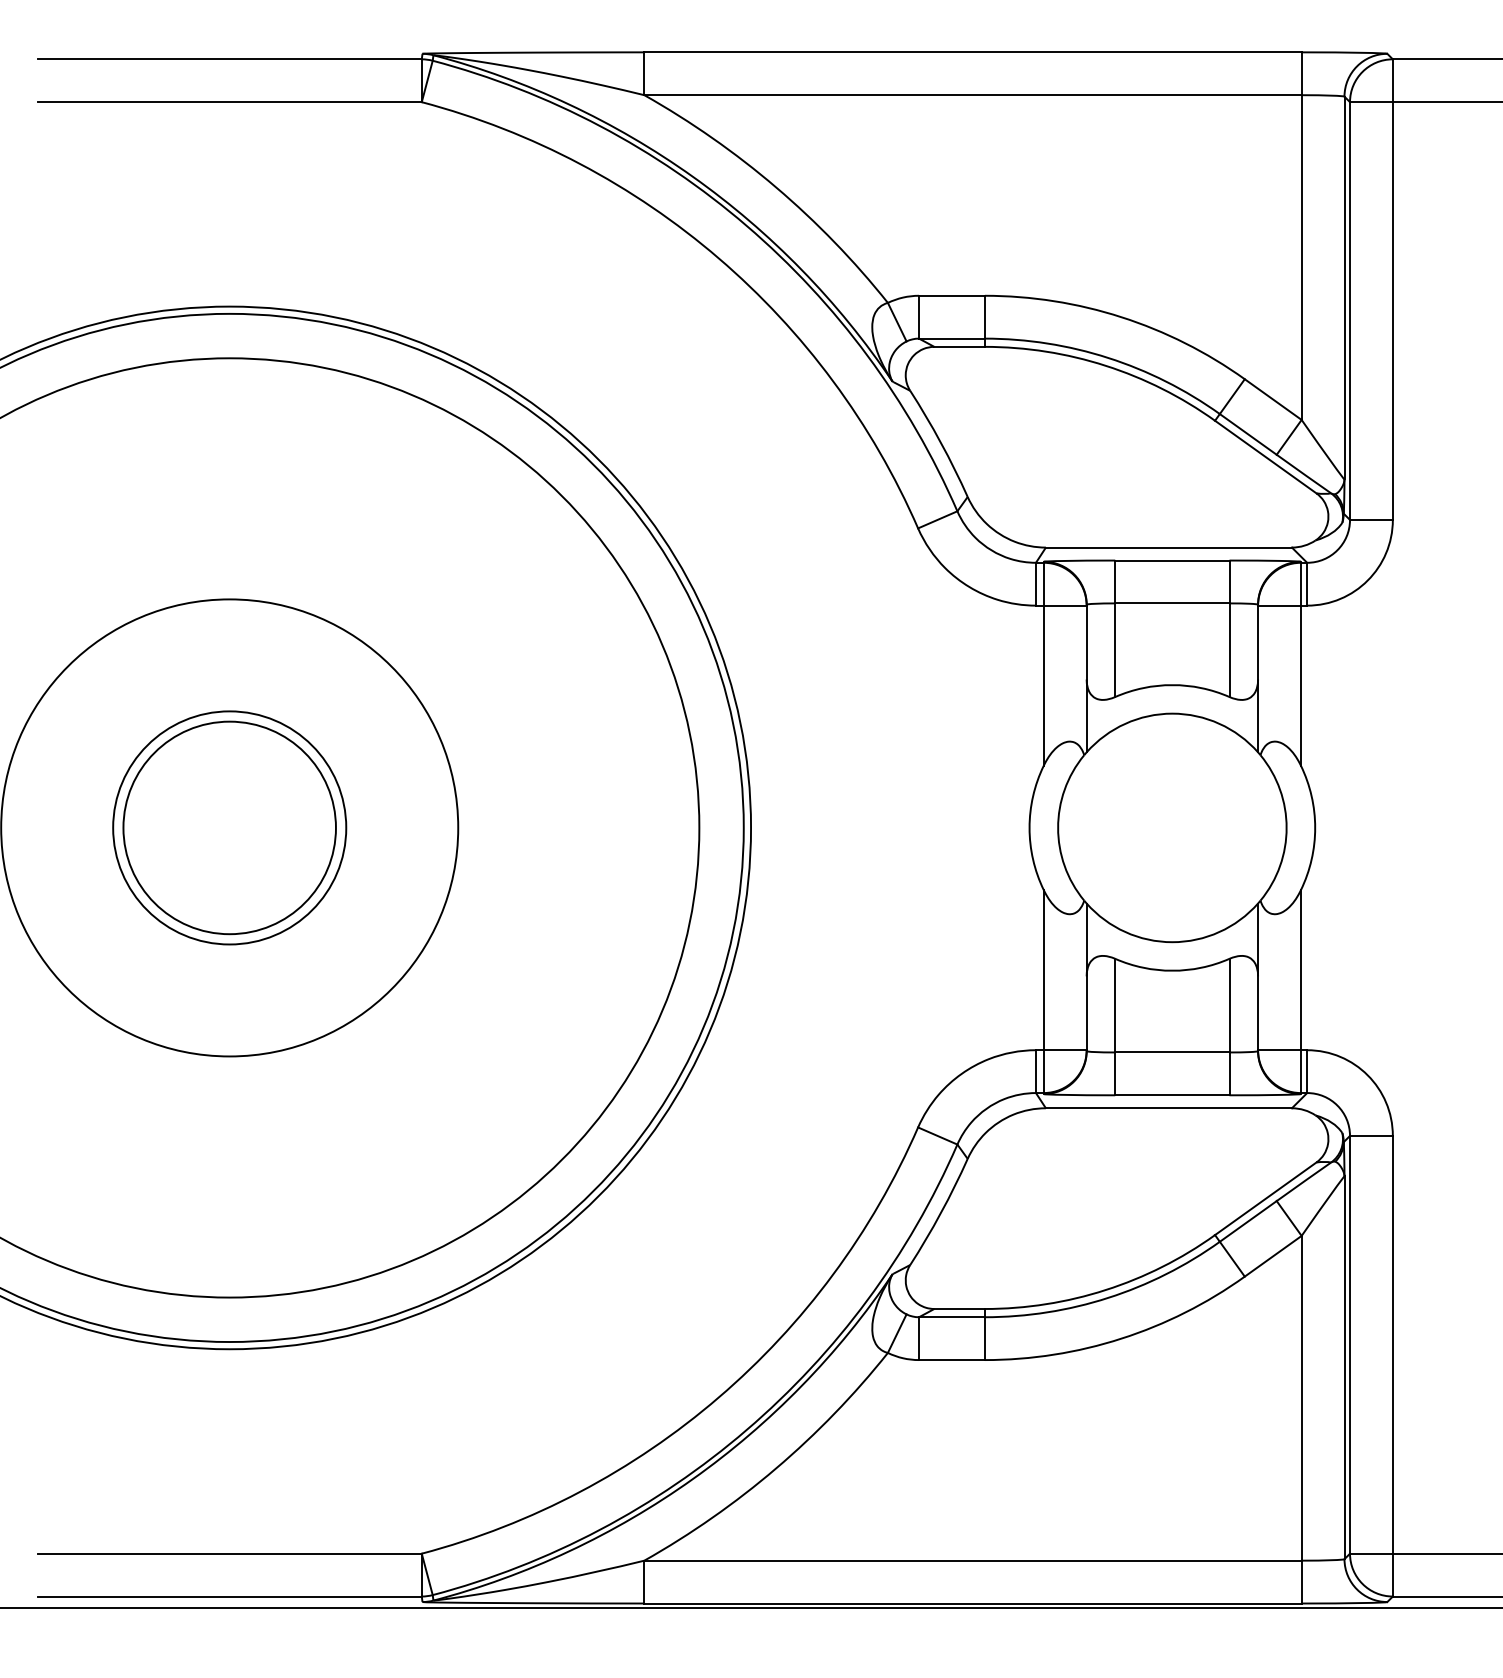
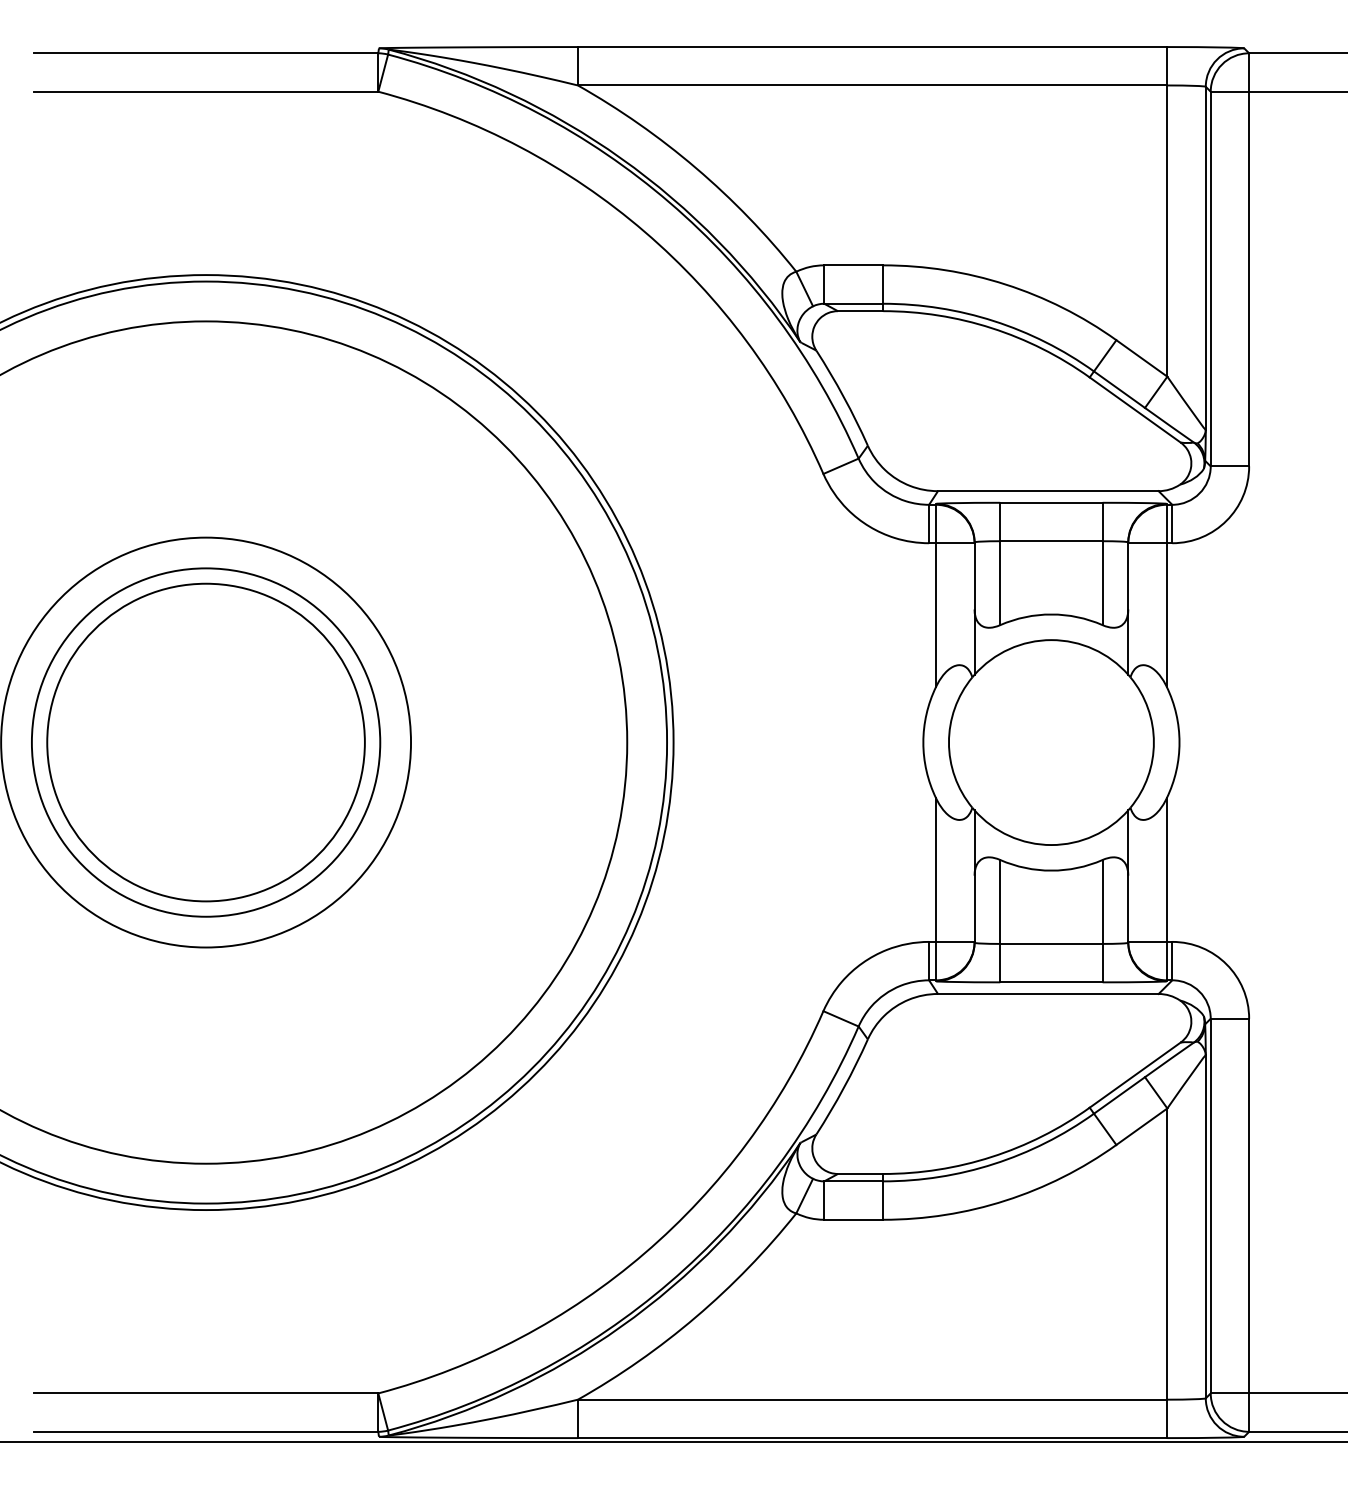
circle: (229, 827) -> (205, 742), size x1.67
circle: (229, 827) -> (205, 742), size x1.67

